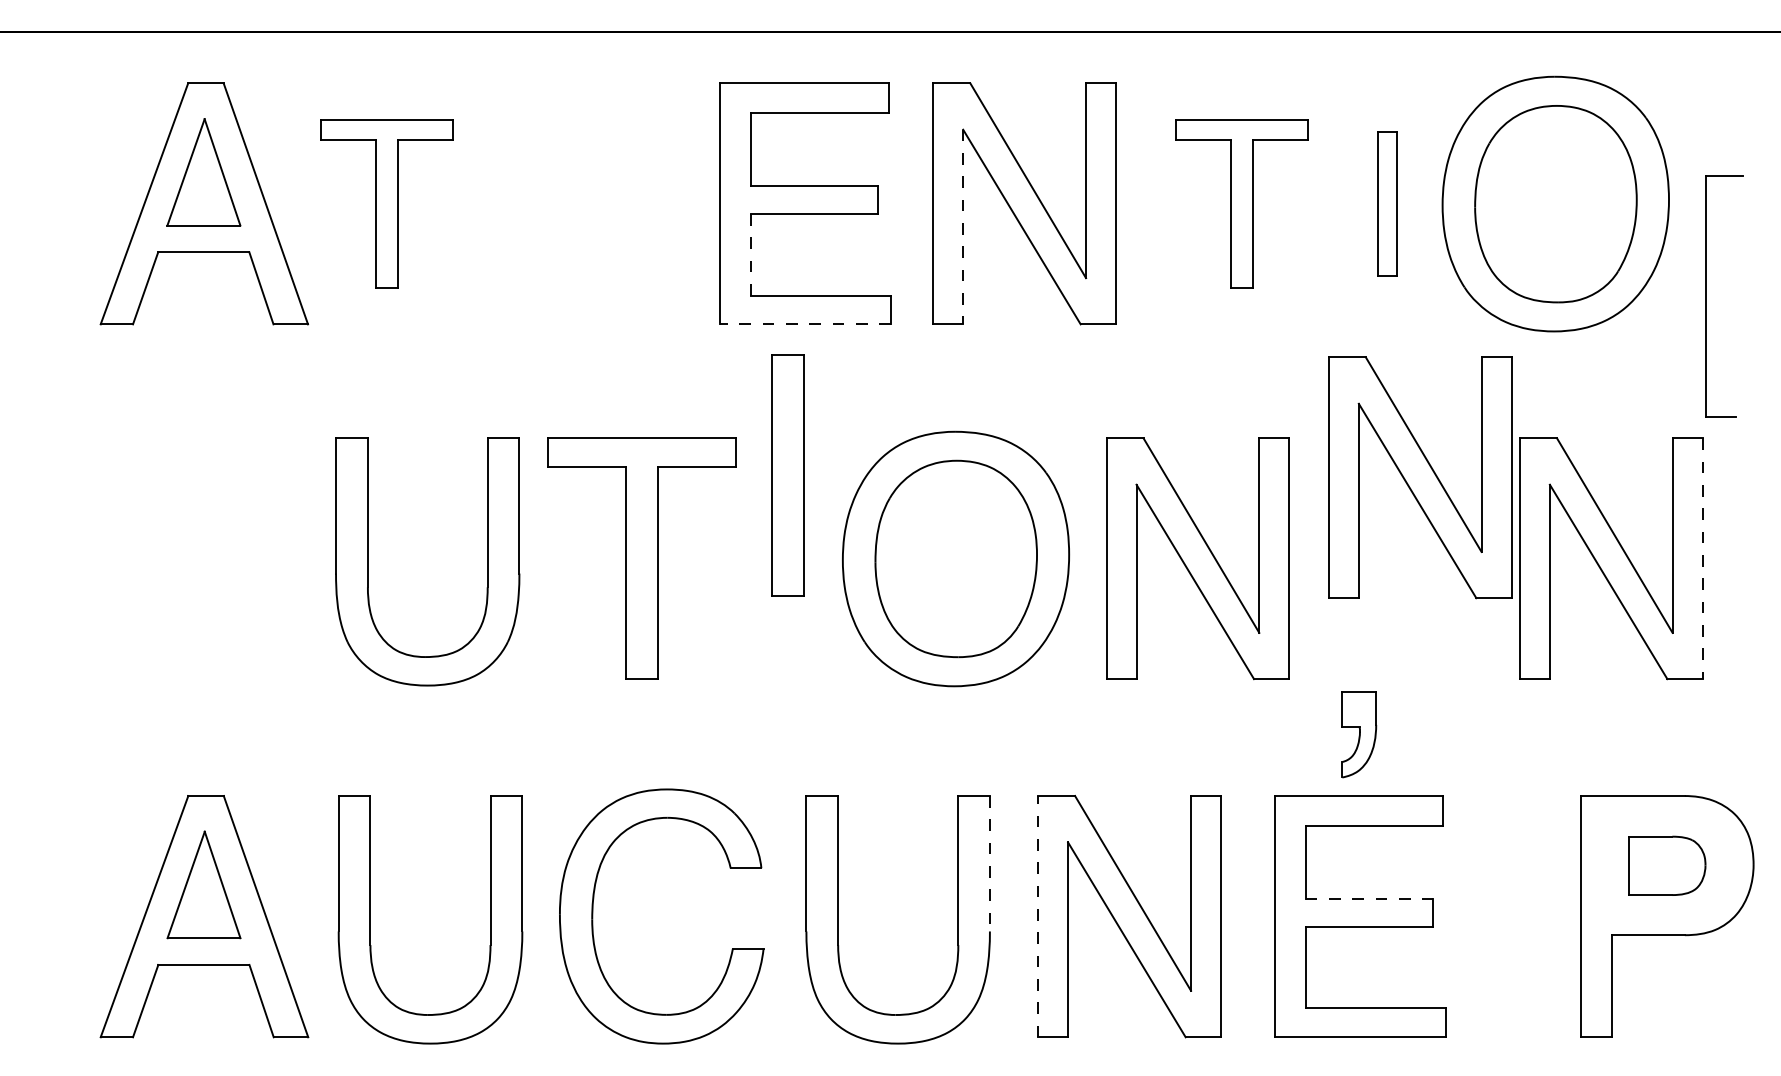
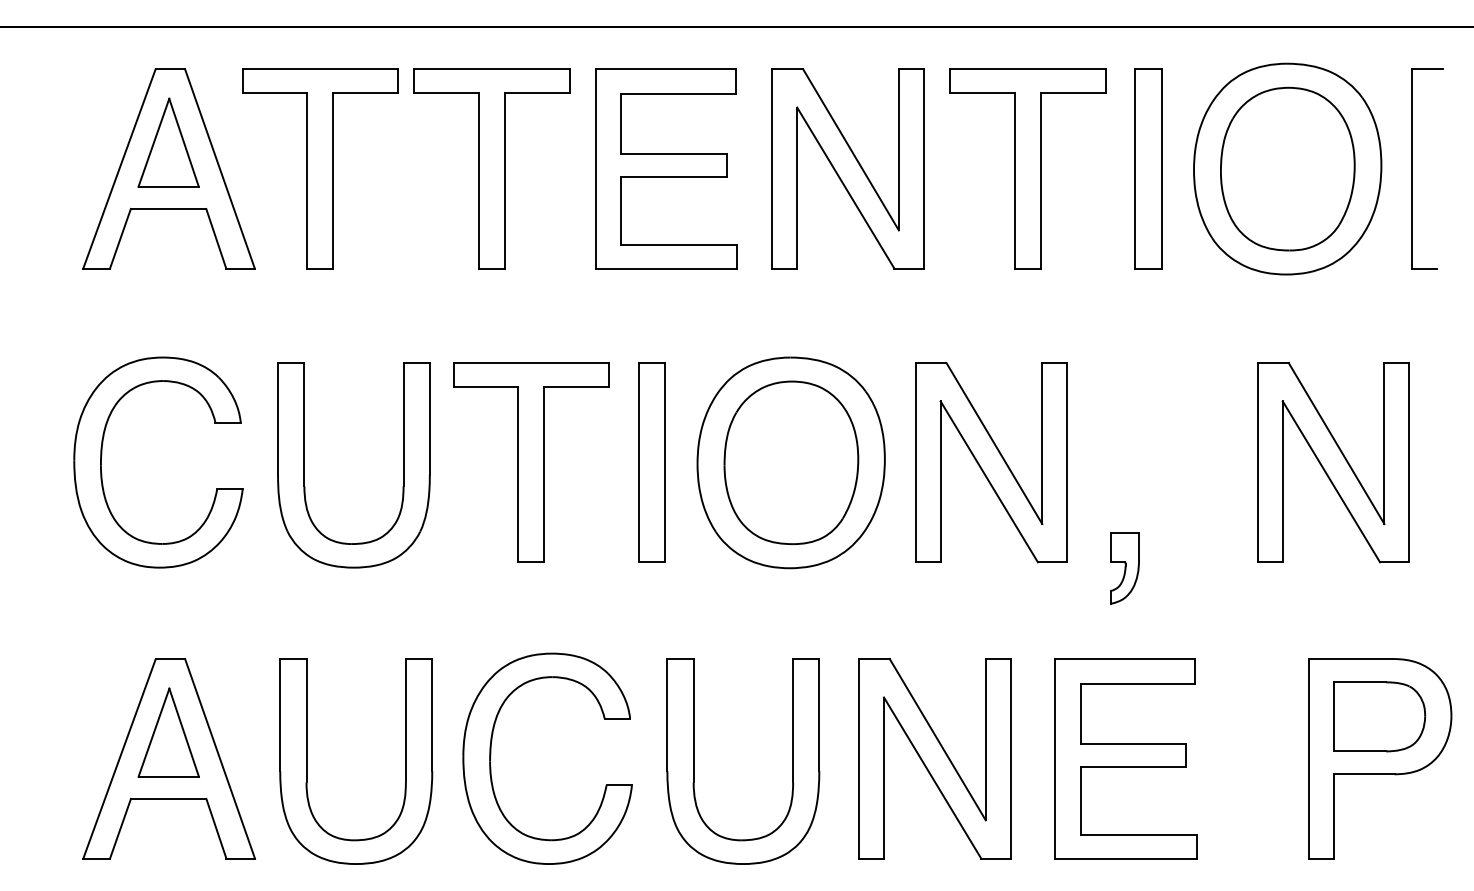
part: (387, 203) -> (320, 168), size x1.43
part: (593, 203) -> (491, 168), added
part: (1241, 203) -> (1027, 168), size x1.43
part: (1387, 203) -> (1148, 168), size x1.67
line: (963, 227) -> (797, 188), dashed -> solid
line: (750, 255) -> (621, 211), dashed -> solid
part: (1706, 296) -> (1412, 168), moved
line: (805, 324) -> (666, 268), dashed -> solid
part: (787, 475) -> (651, 462), moved
part: (1420, 477) -> (1175, 395), removed
part: (123, 550) -> (102, 455), added
line: (1702, 558) -> (1409, 462), dashed -> solid
part: (1358, 734) -> (1124, 568), moved
line: (990, 864) -> (819, 715), dashed -> solid
part: (1666, 865) -> (1379, 716), size x1.43
line: (1369, 899) -> (1133, 744), dashed -> solid
line: (1038, 916) -> (859, 758), dashed -> solid

